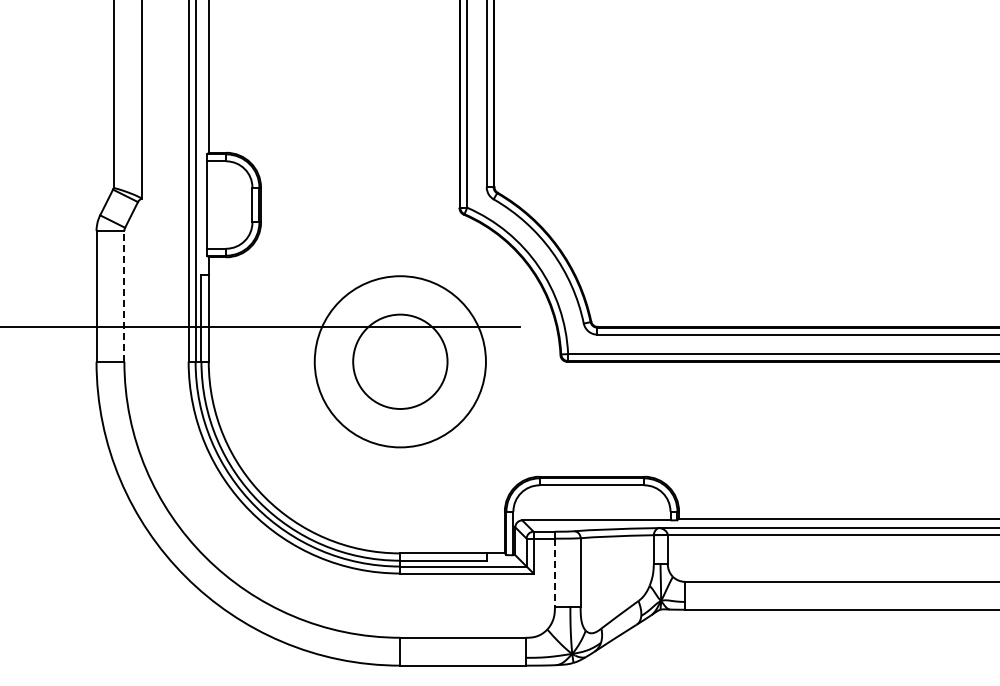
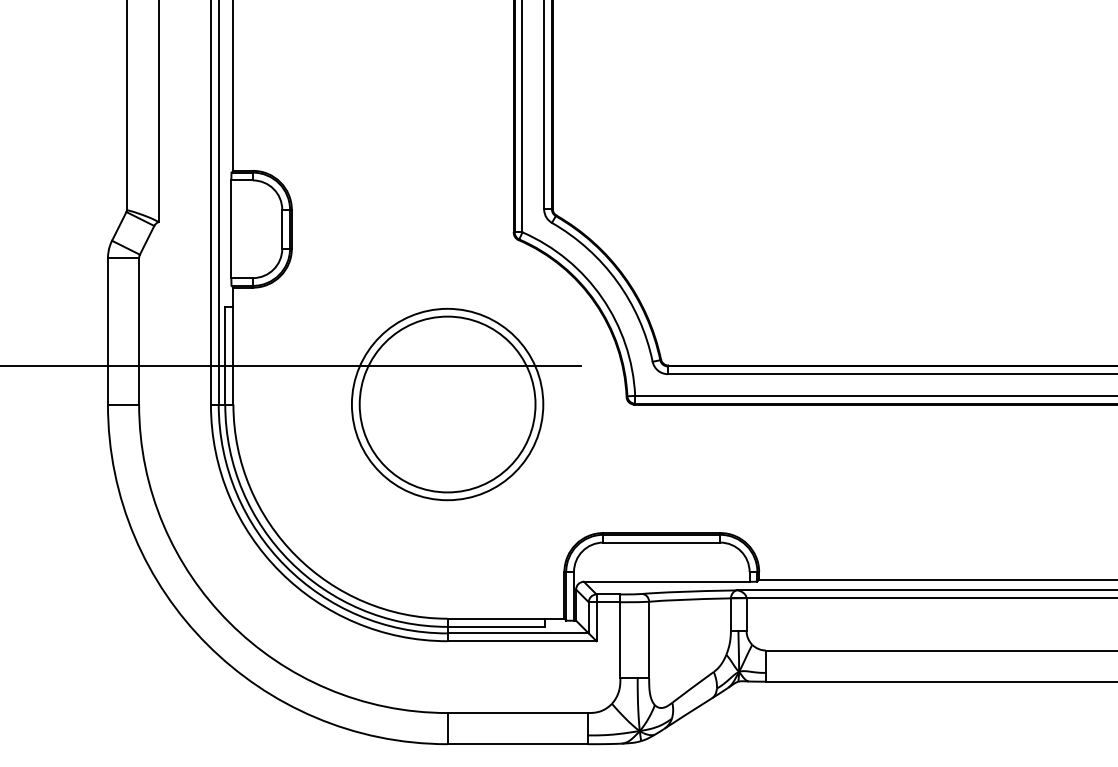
line: (124, 295) -> (139, 330), dashed -> solid
circle: (399, 361) -> (446, 404), size x1.67
line: (554, 573) -> (619, 641), dashed -> solid

